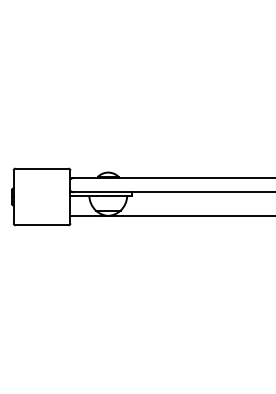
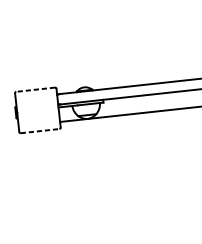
line: (41, 168) -> (35, 89), solid -> dashed
line: (42, 225) -> (40, 131), solid -> dashed

